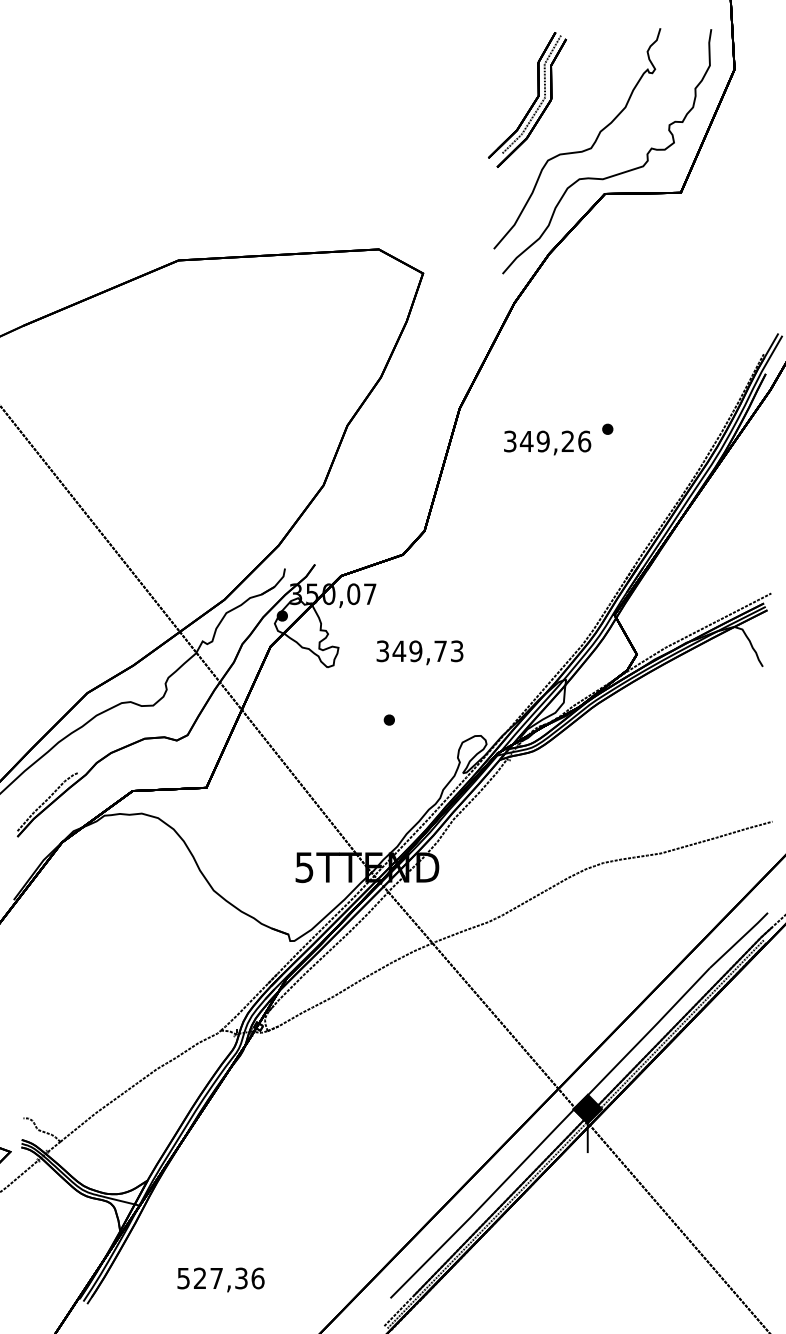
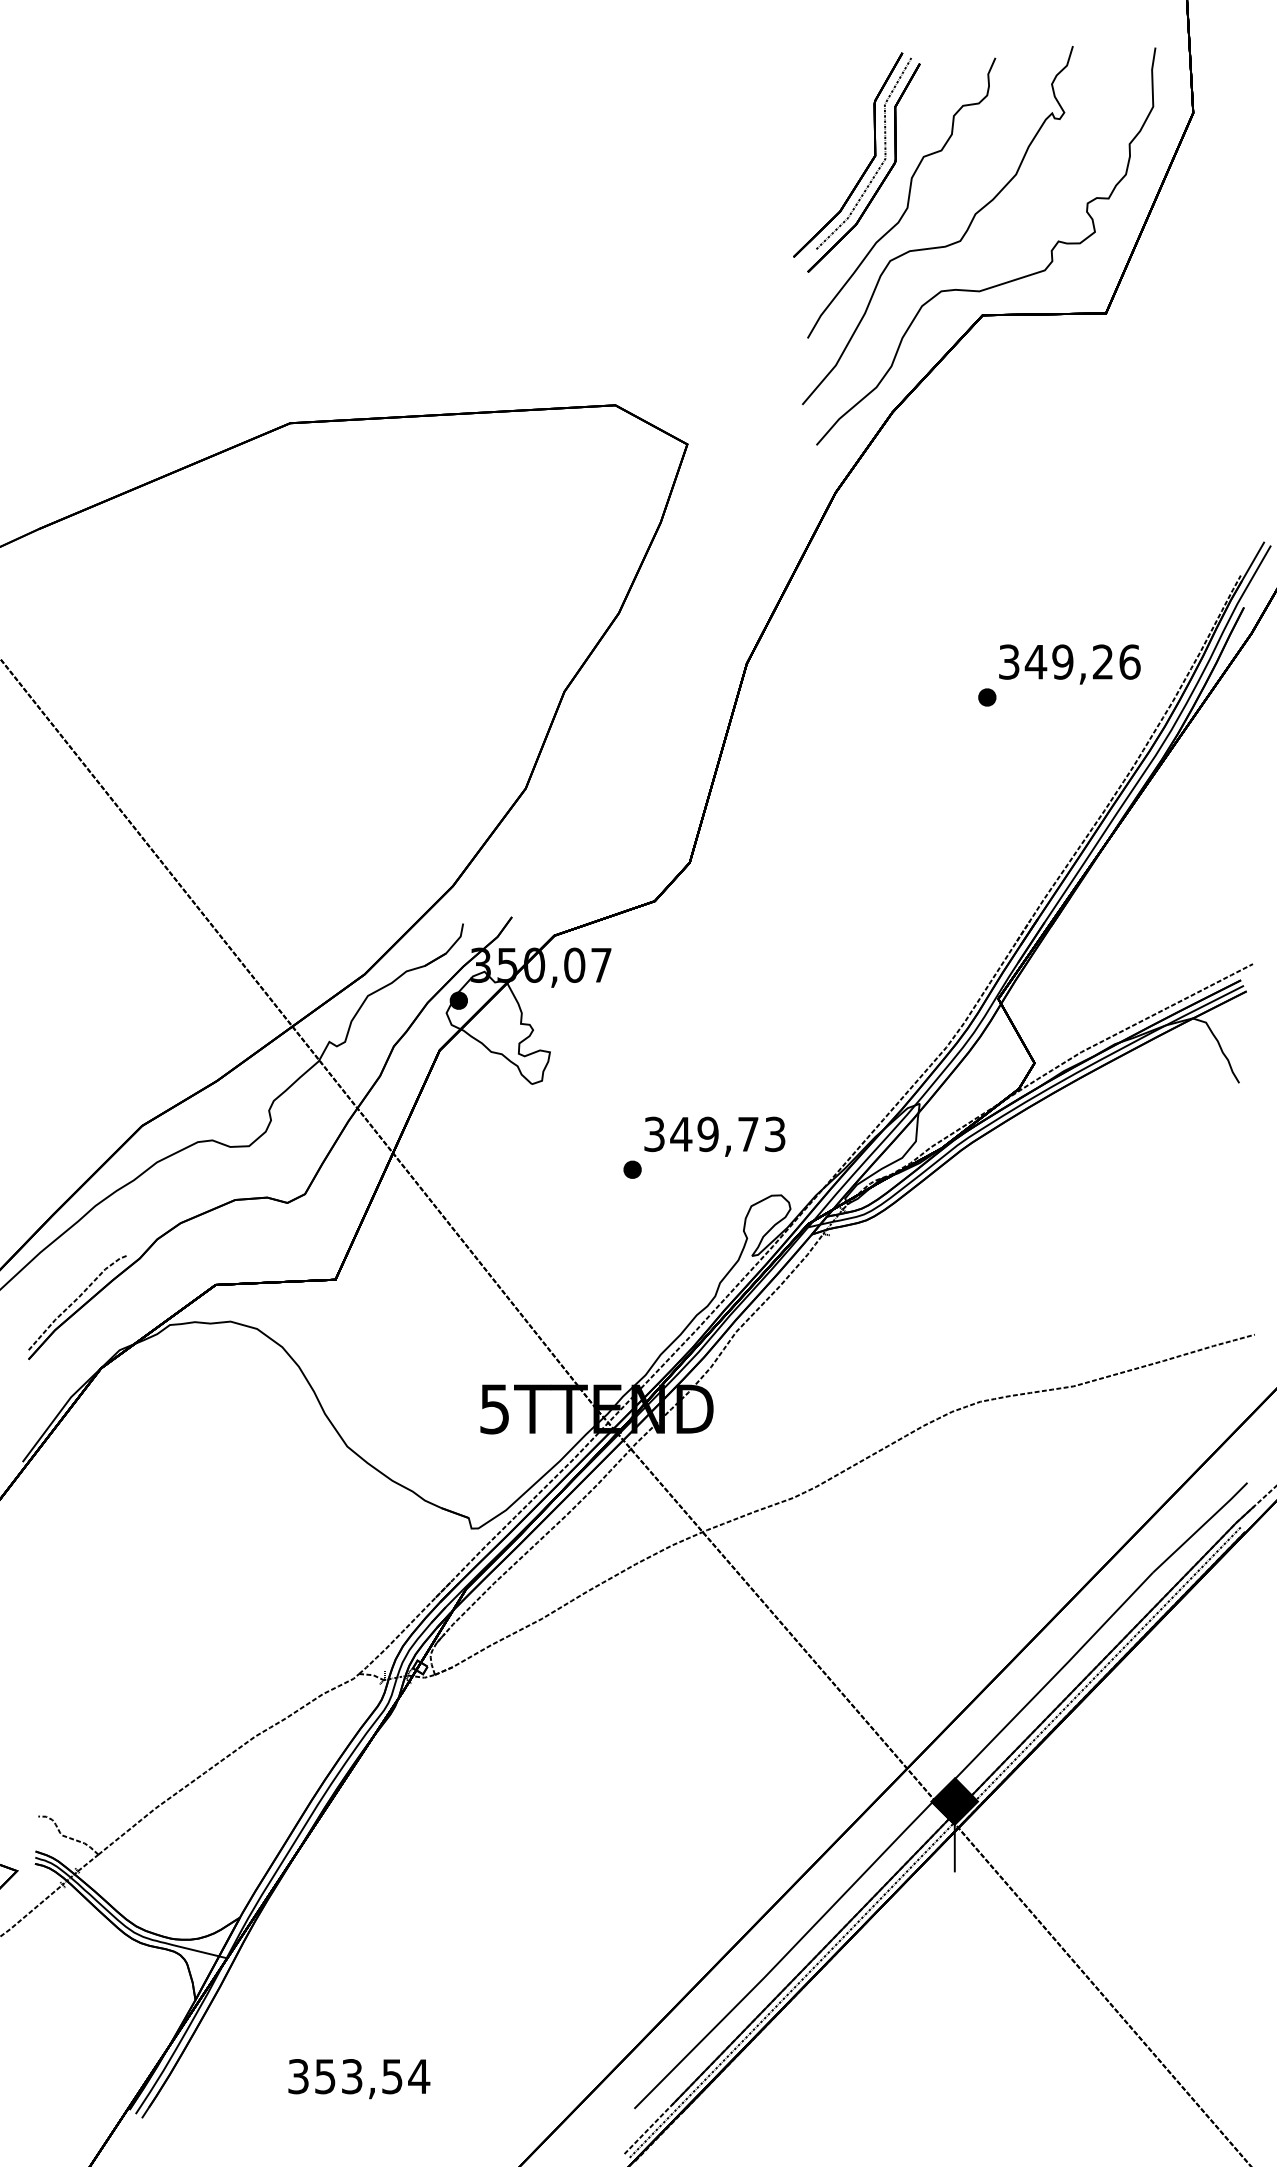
curve: (558, 121) -> (907, 197), added
text: (547, 442) -> (1069, 663), moved
text: (419, 652) -> (714, 1136), moved
text: (221, 1278) -> (359, 2076), 527,36 -> 353,54

